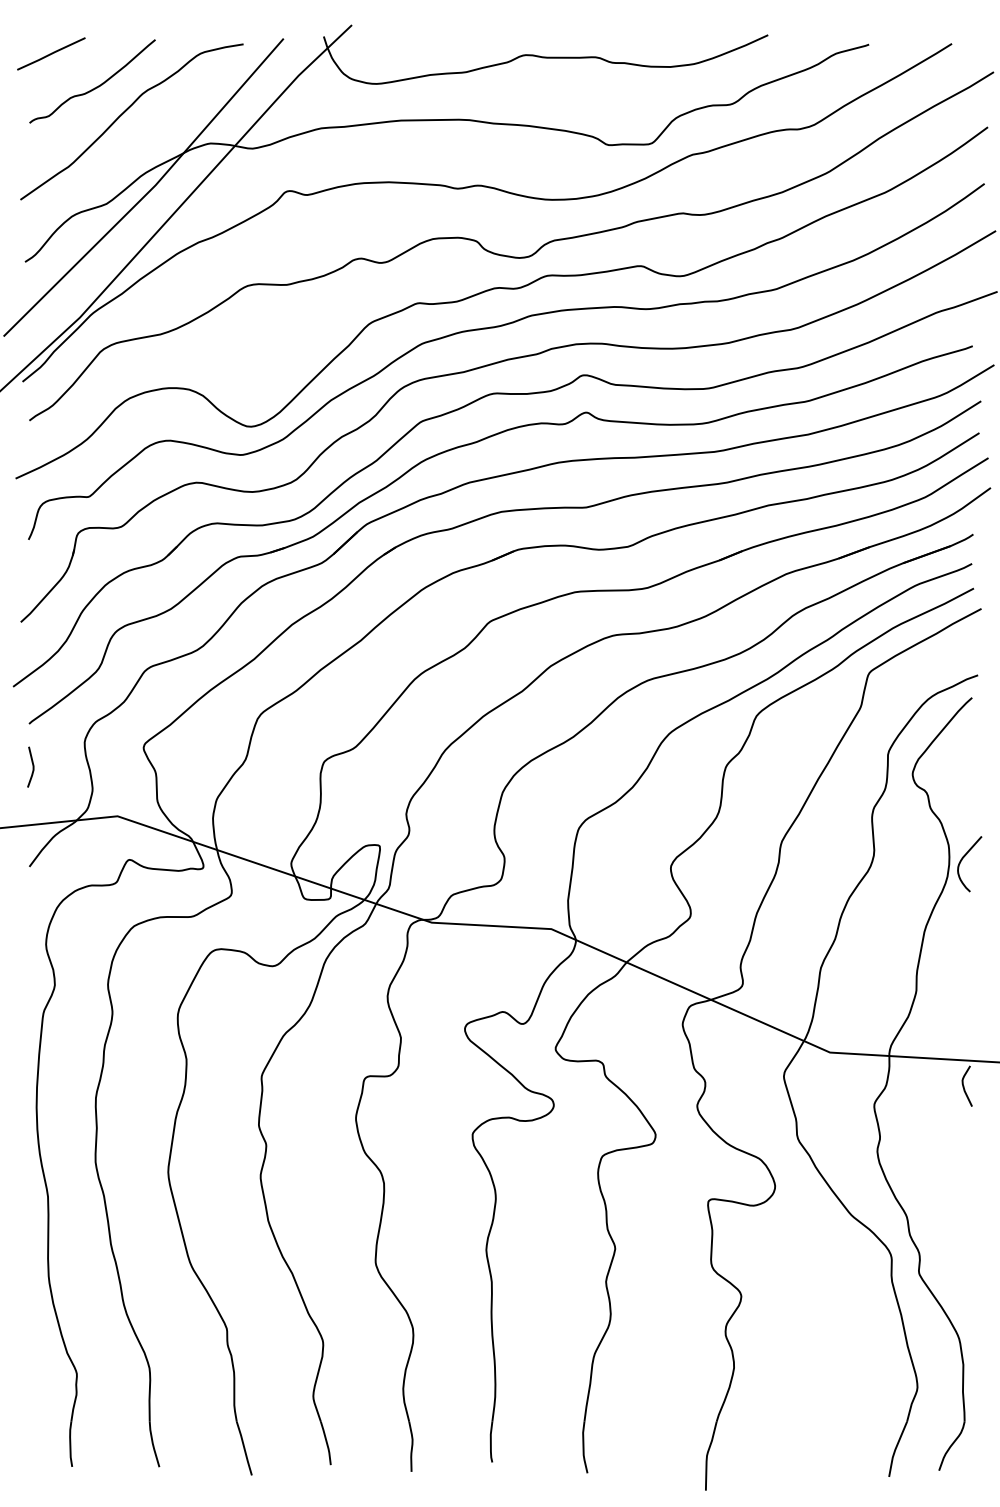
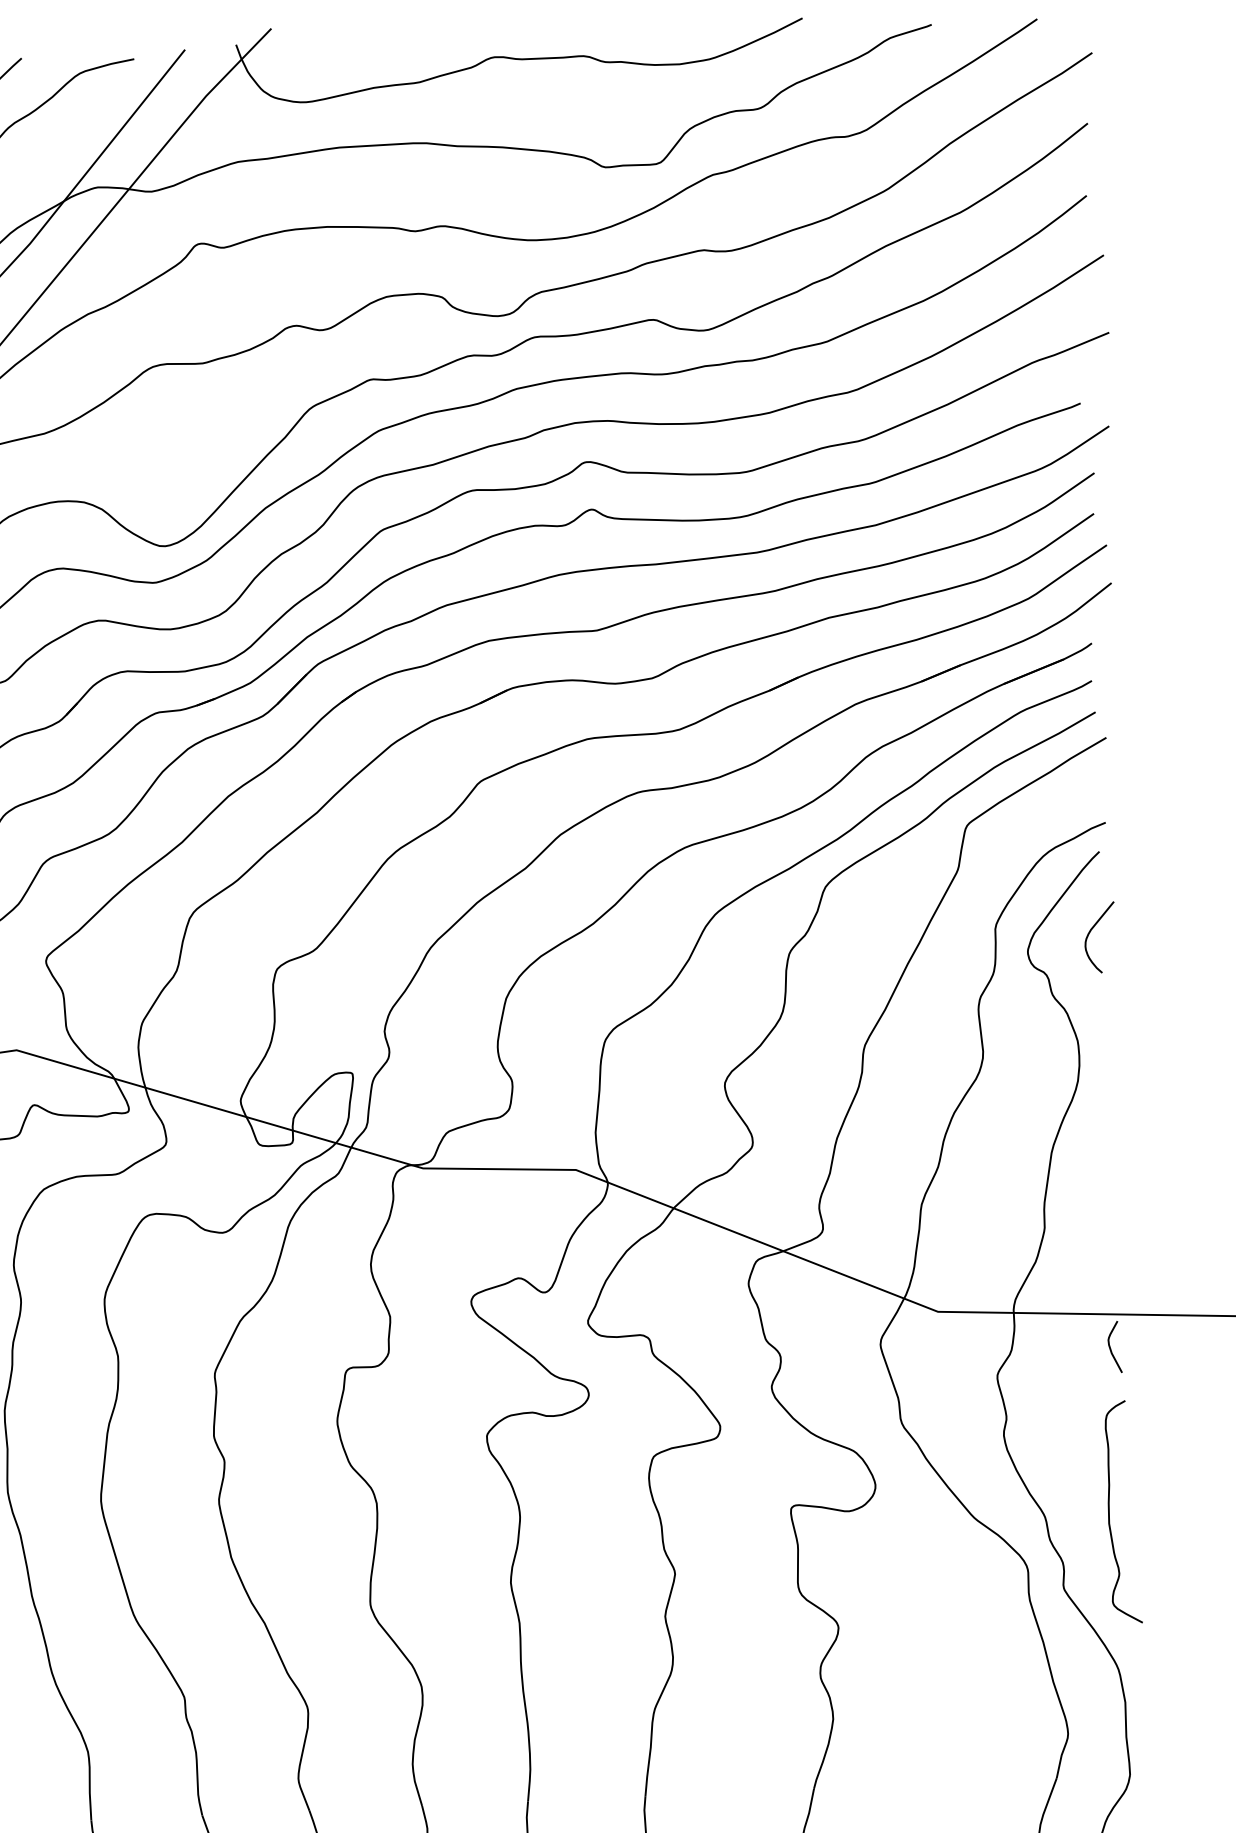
curve: (962, 860) -> (1090, 933), moved
curve: (957, 1215) -> (1109, 1512), added

